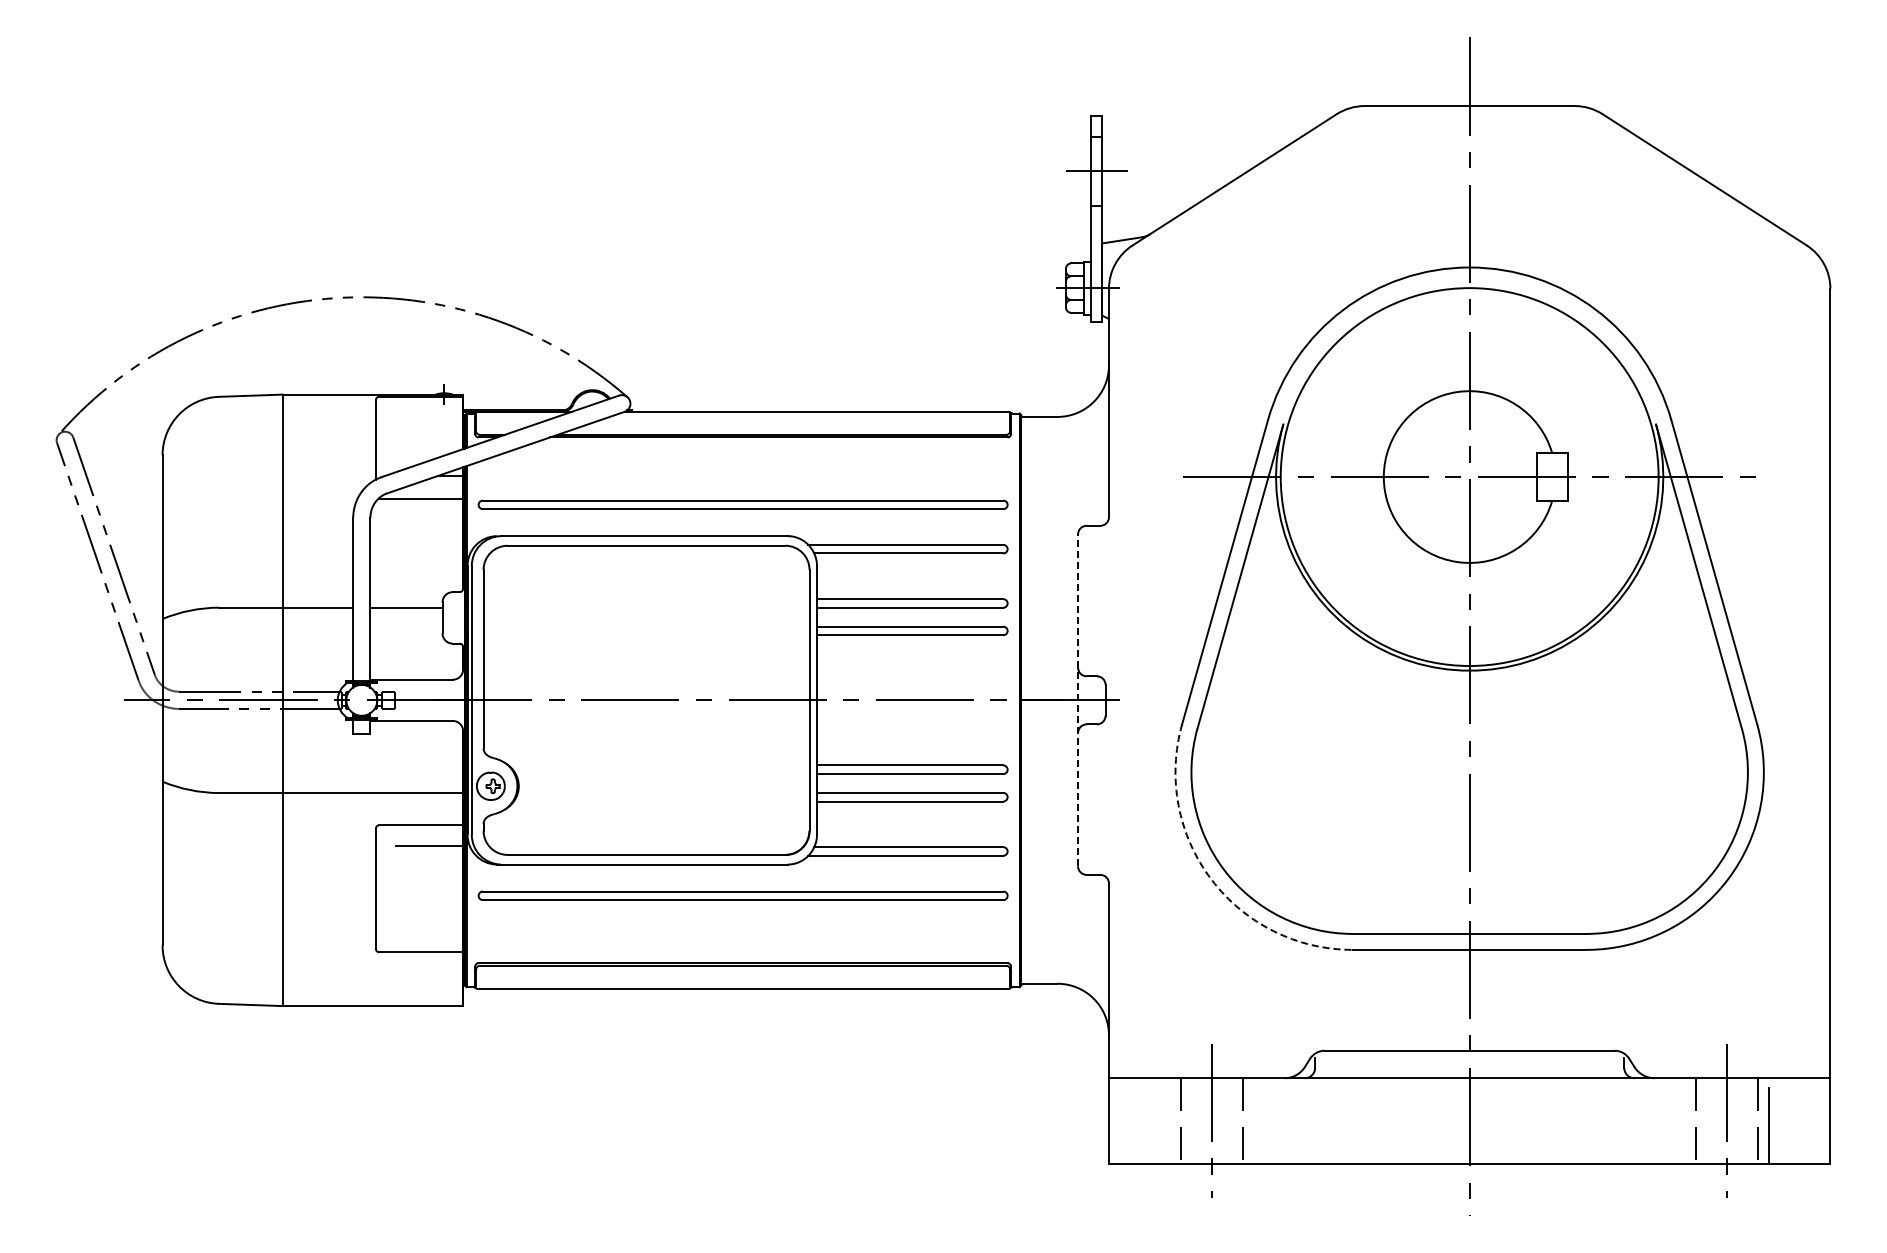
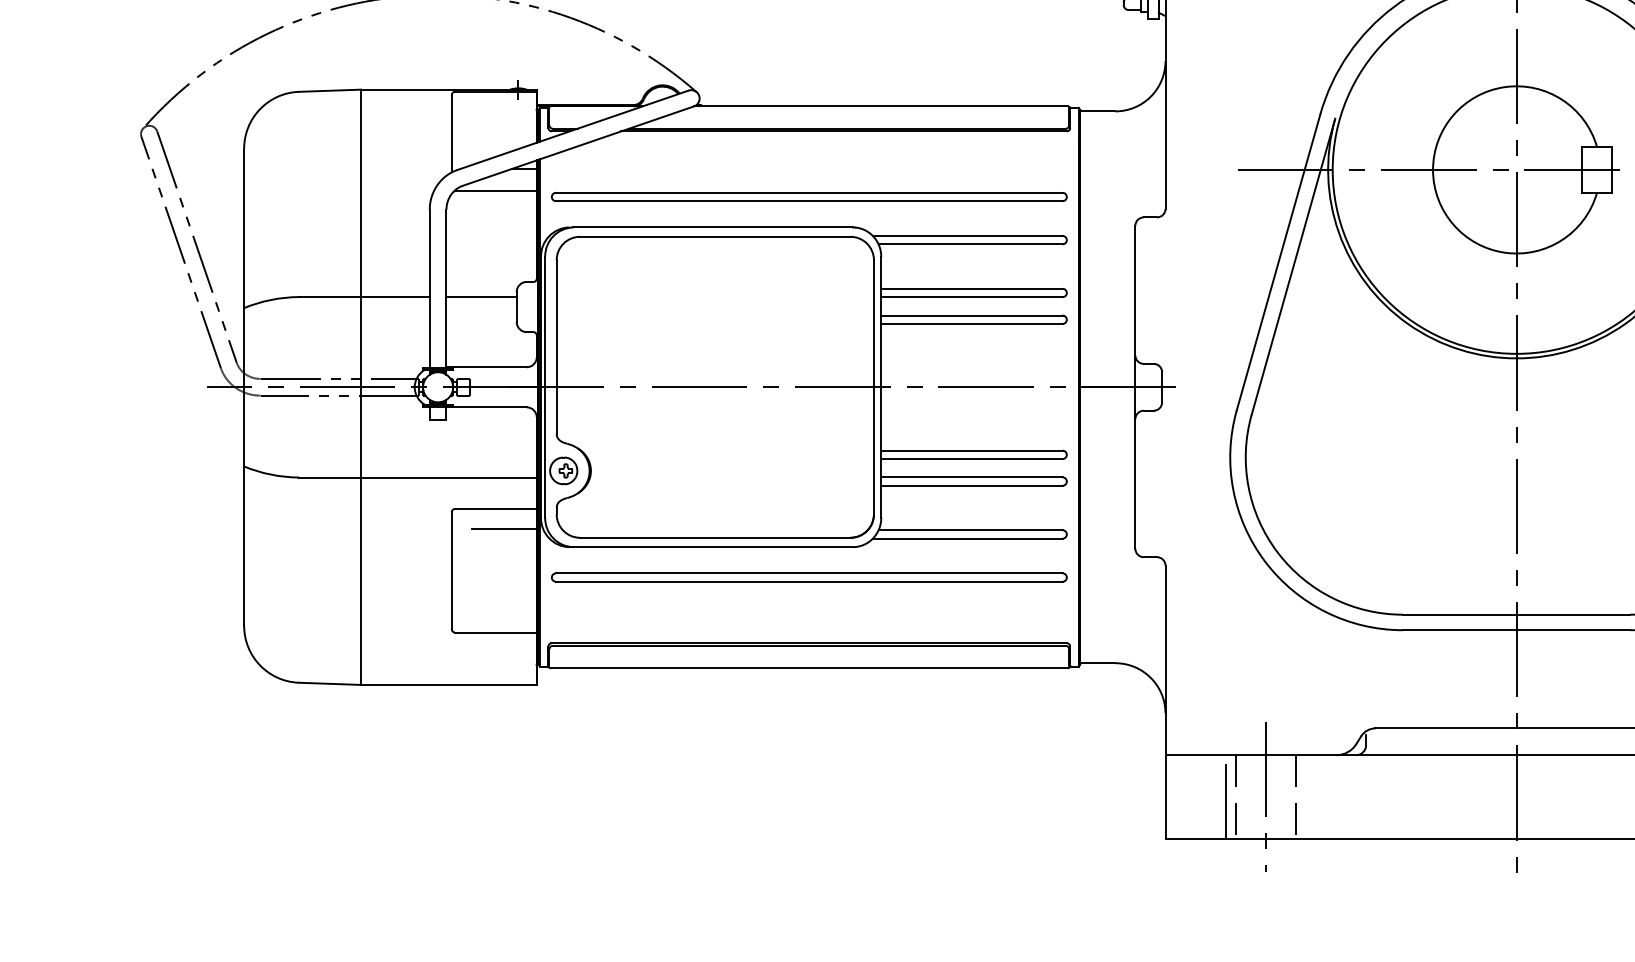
line: (1078, 700) -> (1135, 387), dashed -> solid
arc: (1211, 879) -> (1265, 561), dashed -> solid
line: (1170, 1126) -> (1225, 802), added

